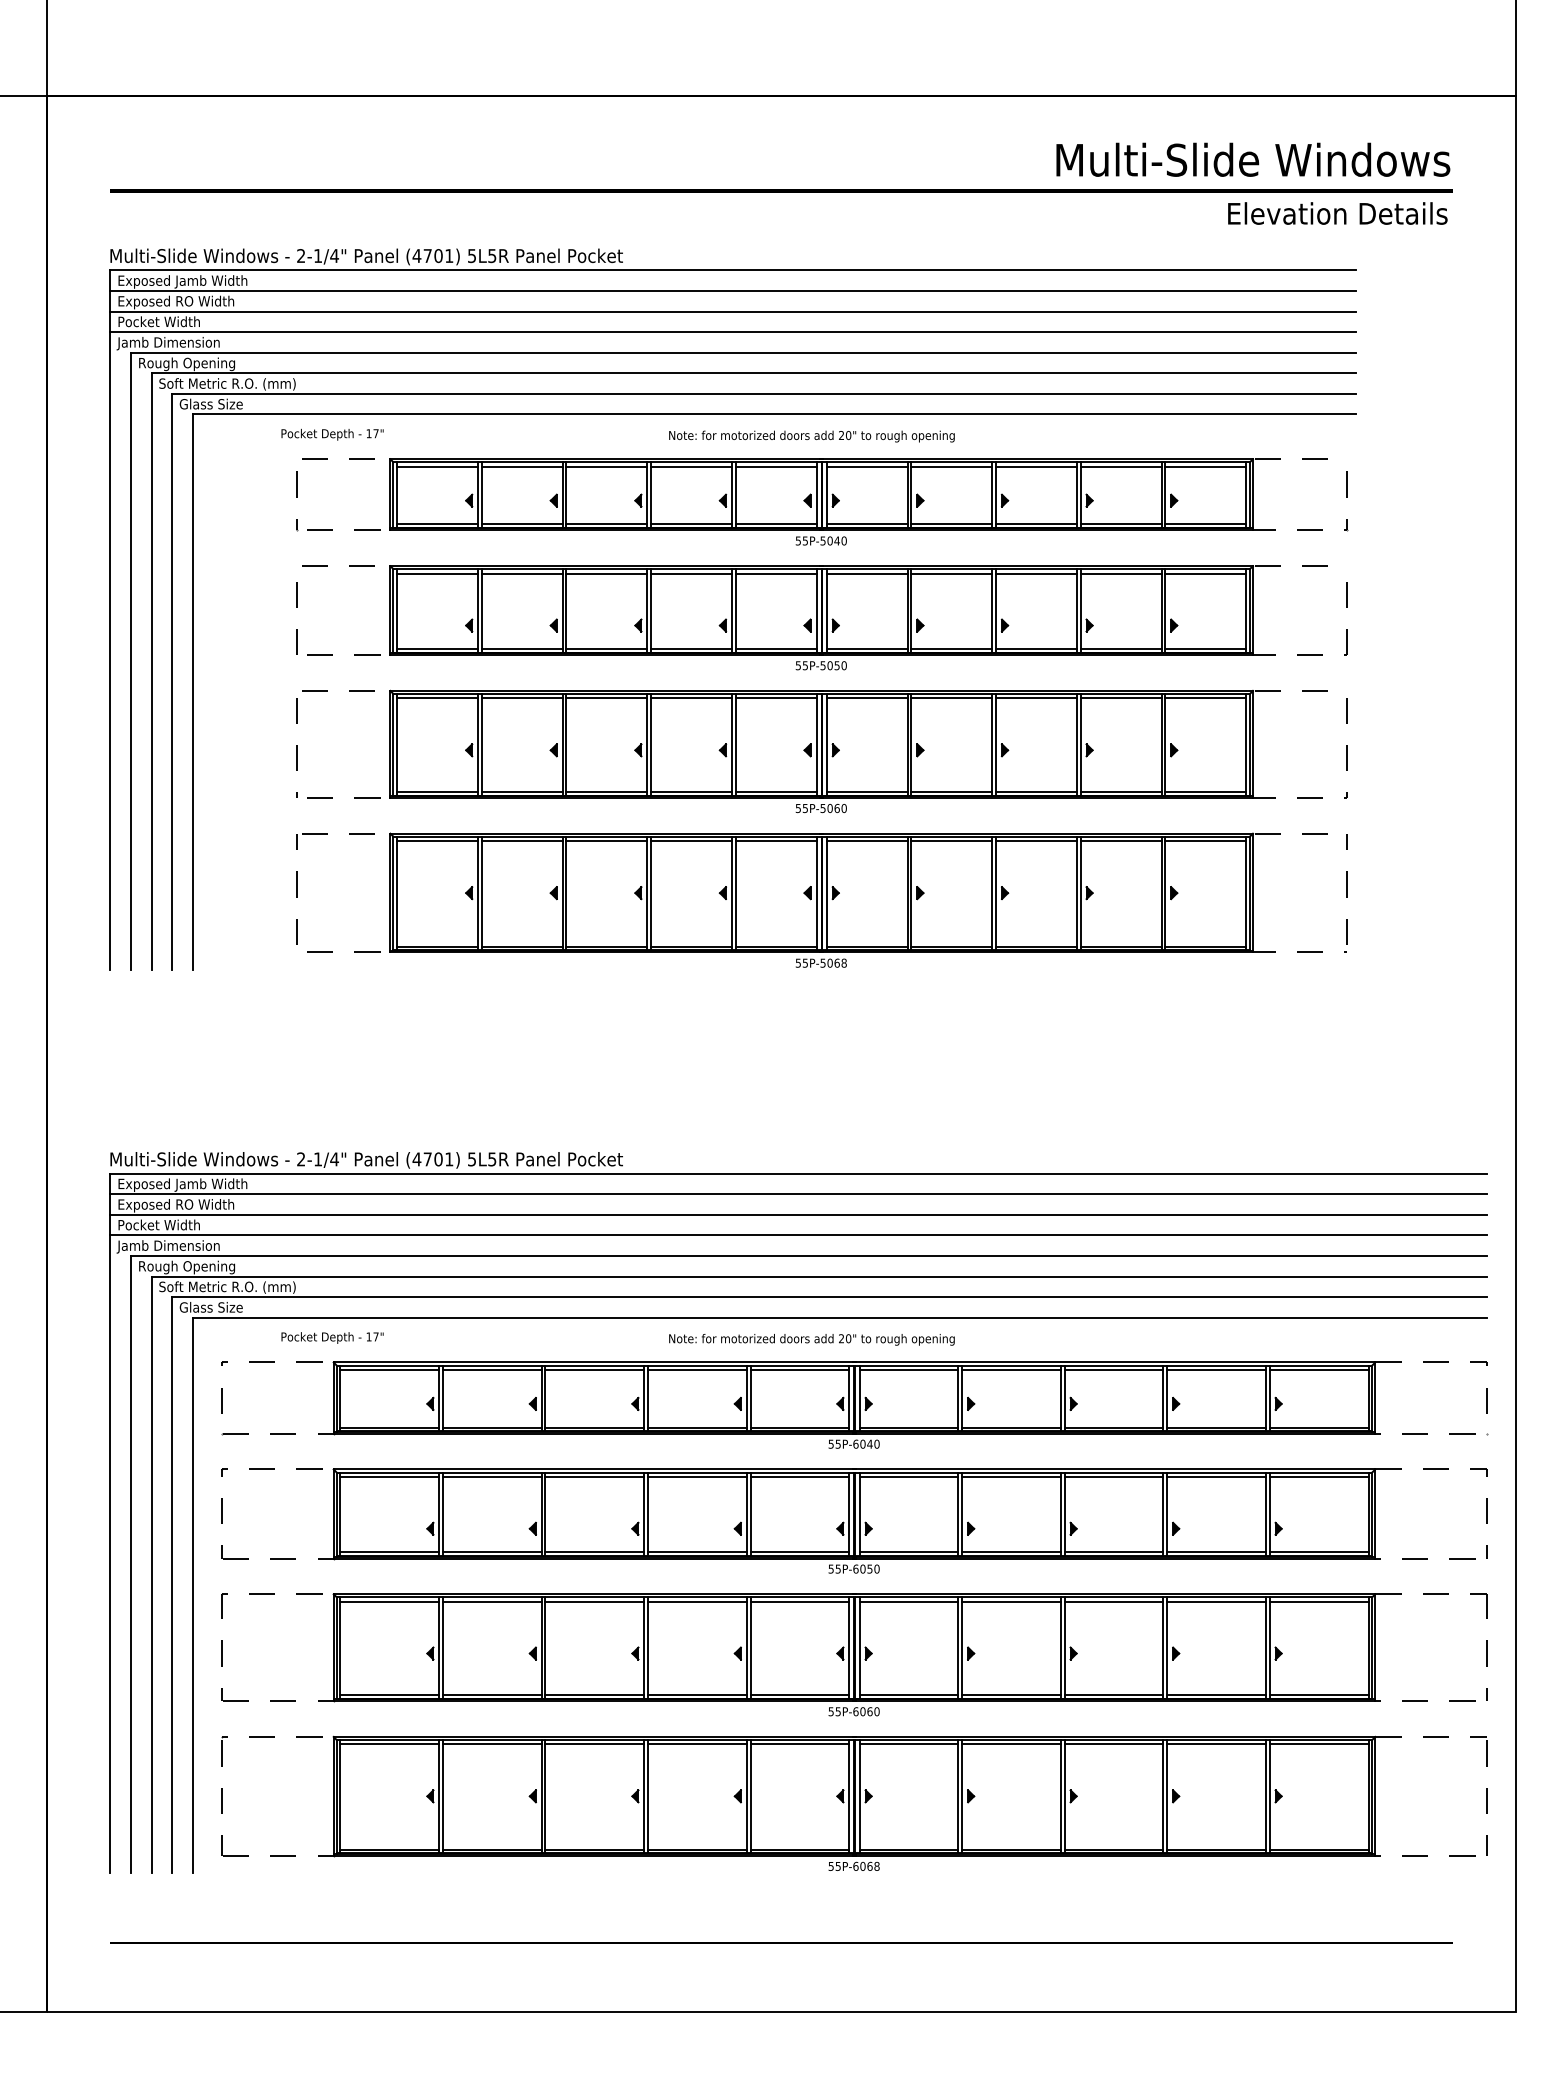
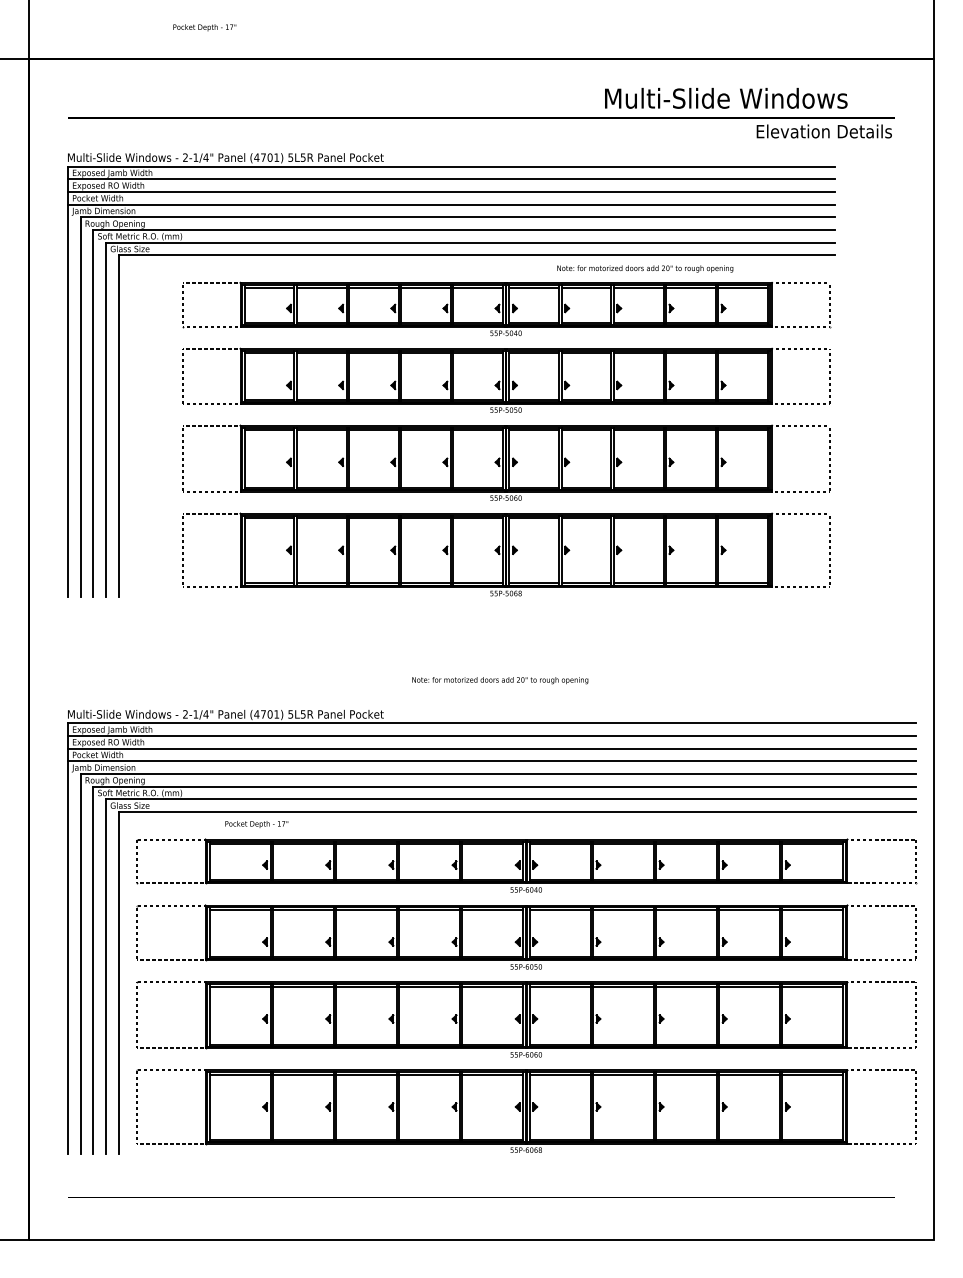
text: (1253, 159) -> (726, 98), moved
text: (332, 434) -> (204, 27), moved
text: (812, 435) -> (645, 268), moved
text: (332, 1337) -> (256, 824), moved
text: (812, 1339) -> (500, 680), moved

